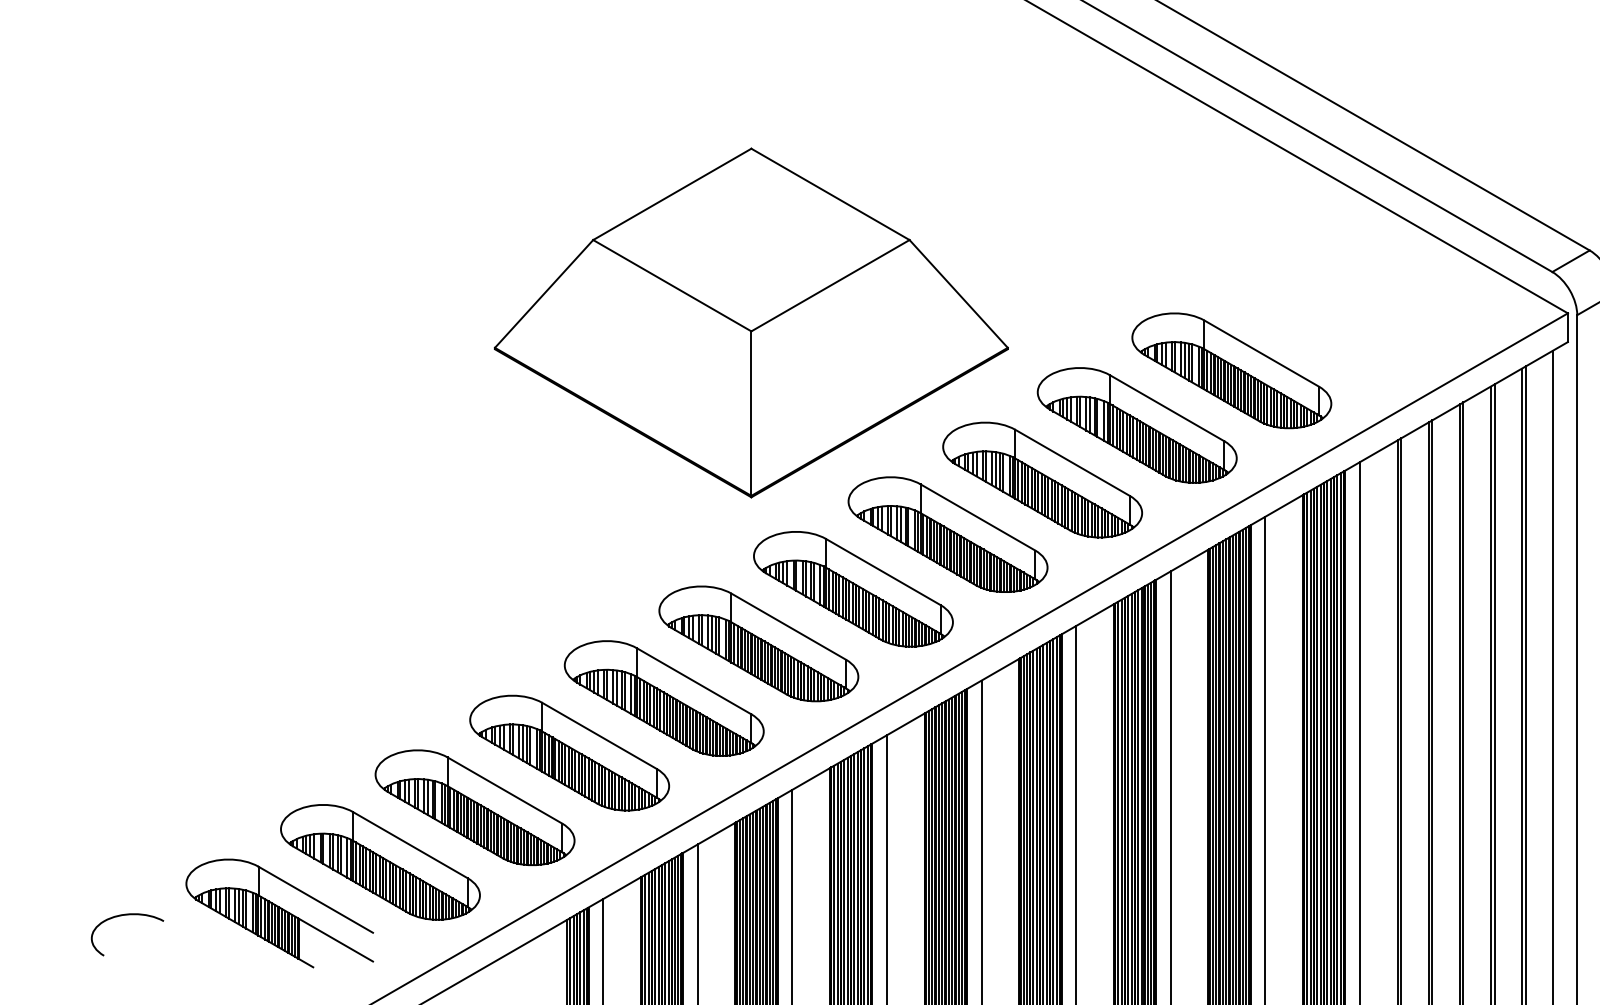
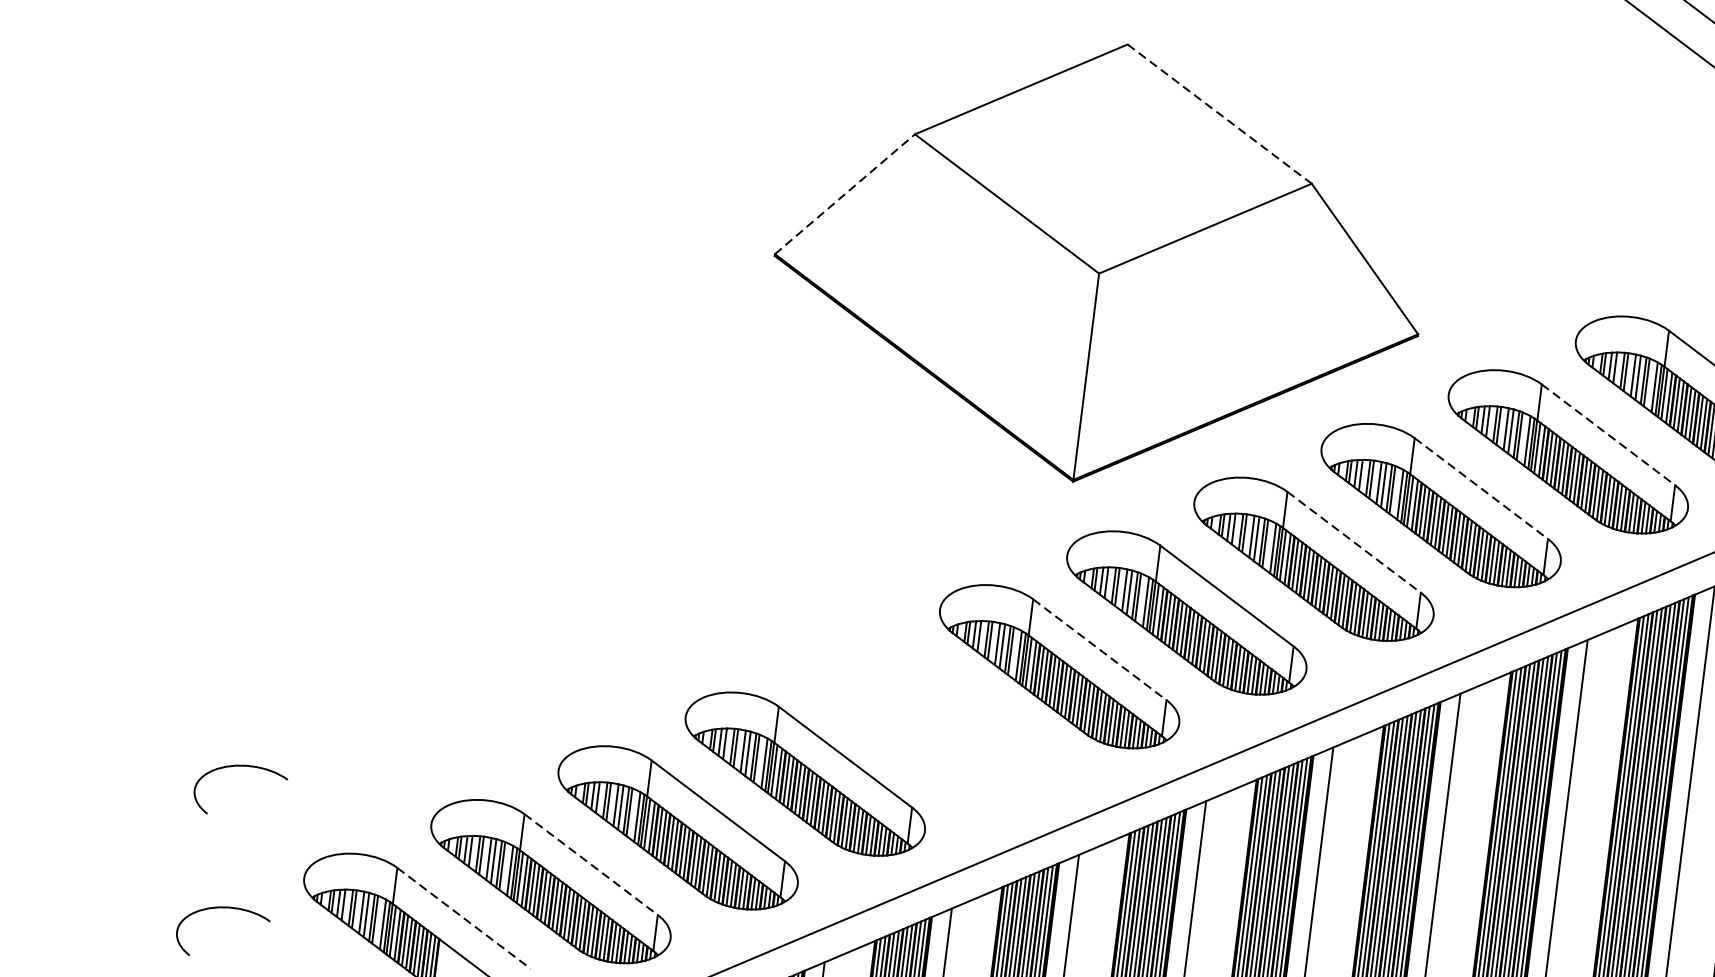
line: (830, 194) -> (1219, 114), solid -> dashed
line: (544, 293) -> (845, 193), solid -> dashed
line: (1167, 408) -> (1608, 435), solid -> dashed
line: (1072, 463) -> (1481, 489), solid -> dashed
line: (978, 517) -> (1354, 542), solid -> dashed
line: (789, 626) -> (1100, 649), solid -> dashed
part: (663, 698) -> (931, 720), removed
curve: (121, 803) -> (235, 767), added
line: (410, 845) -> (591, 865), solid -> dashed
line: (316, 900) -> (464, 919), solid -> dashed

